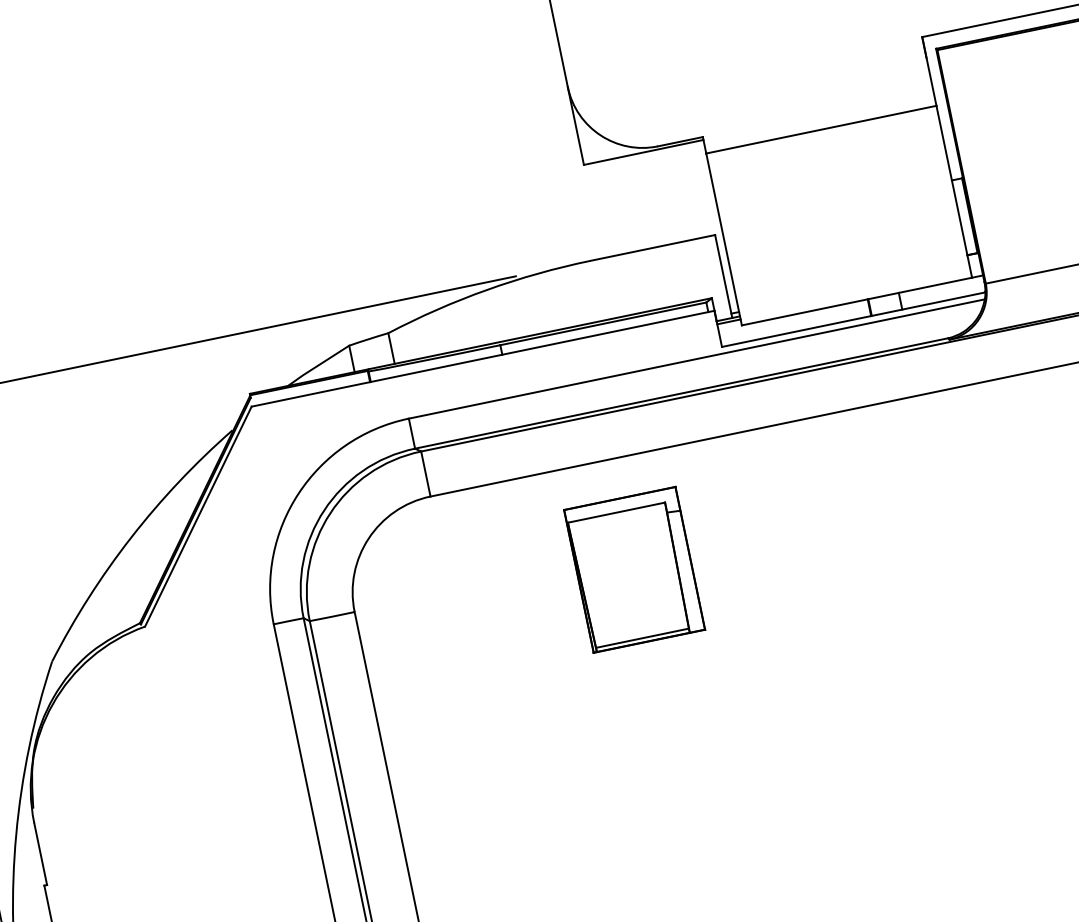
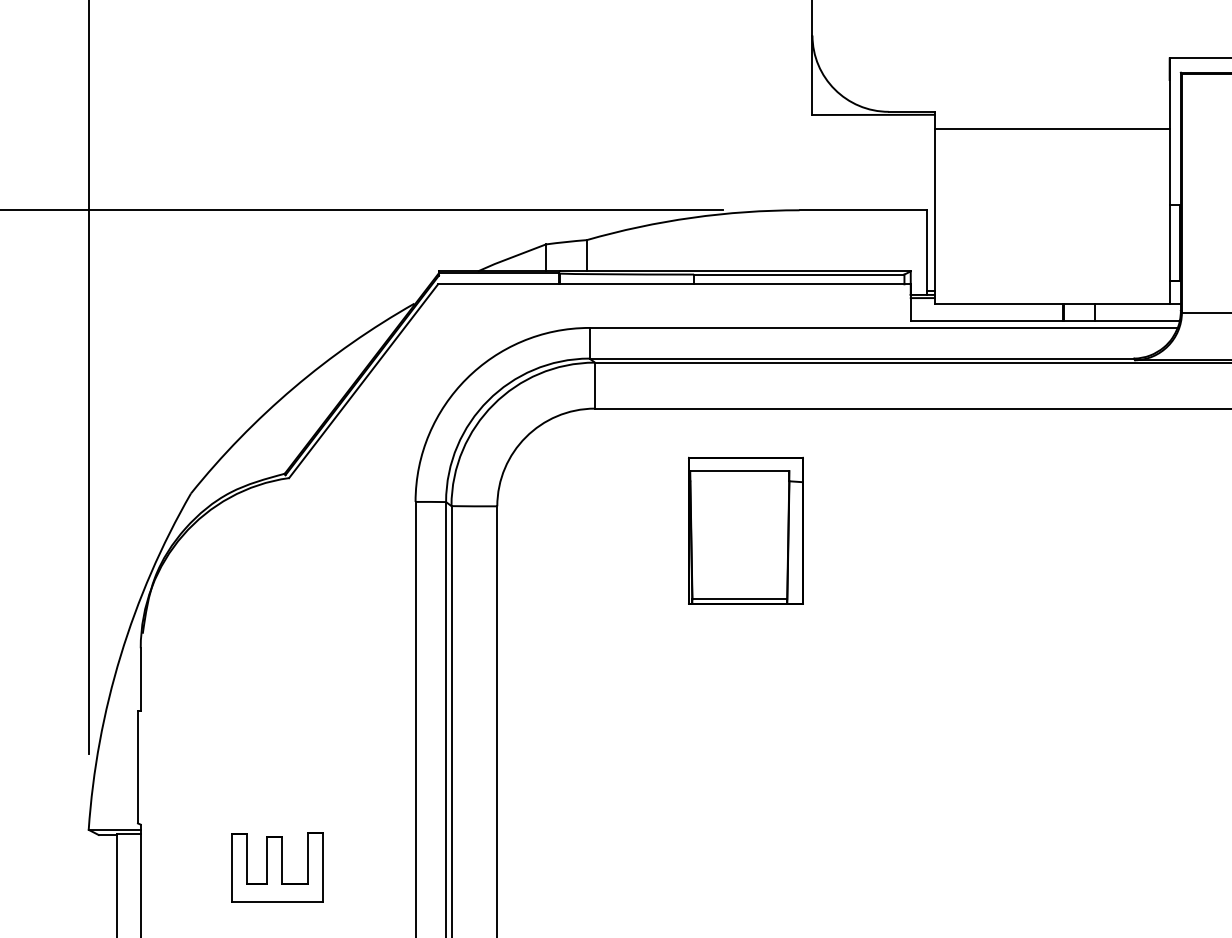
part: (634, 569) -> (745, 530), moved

